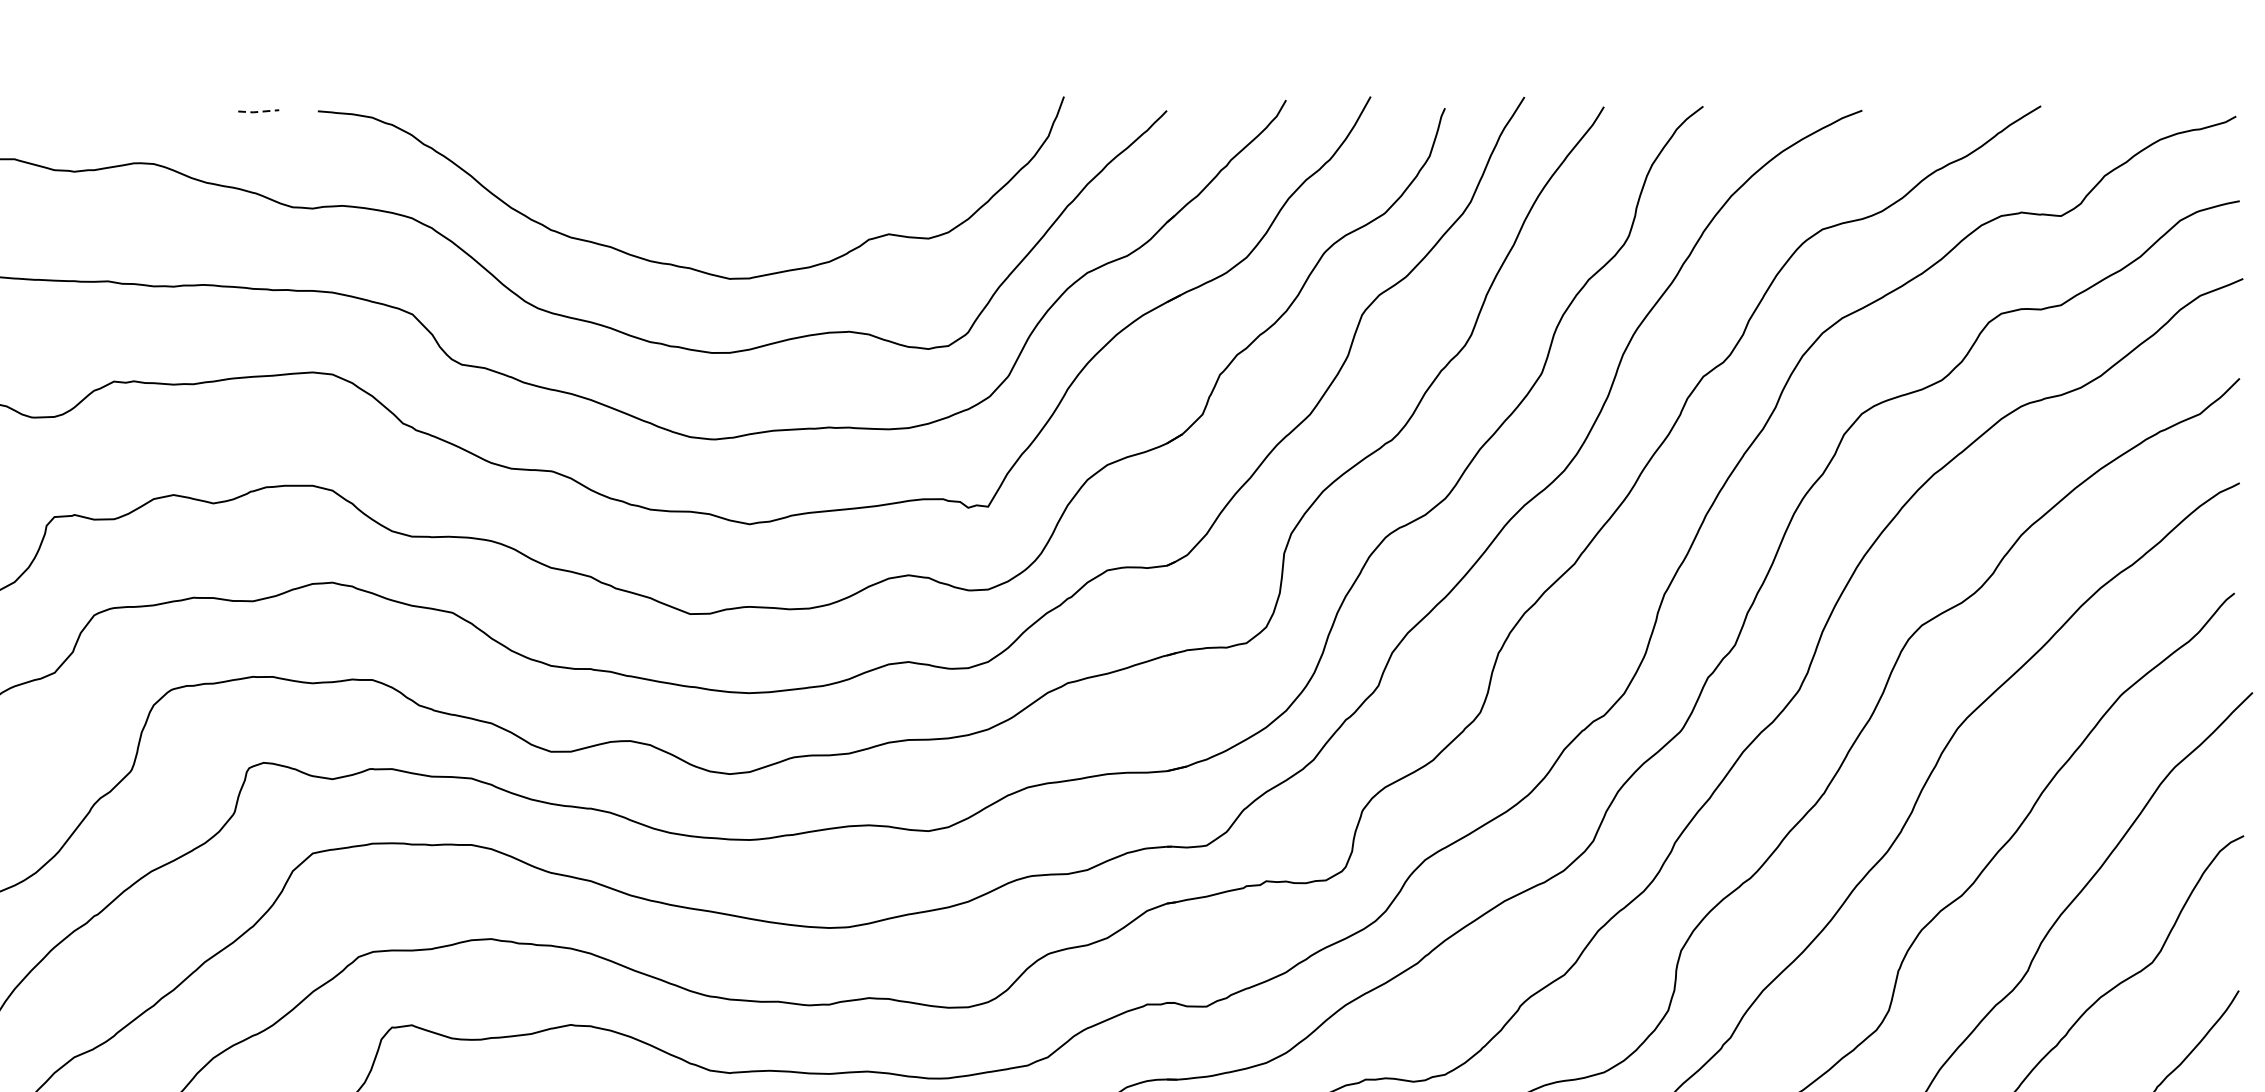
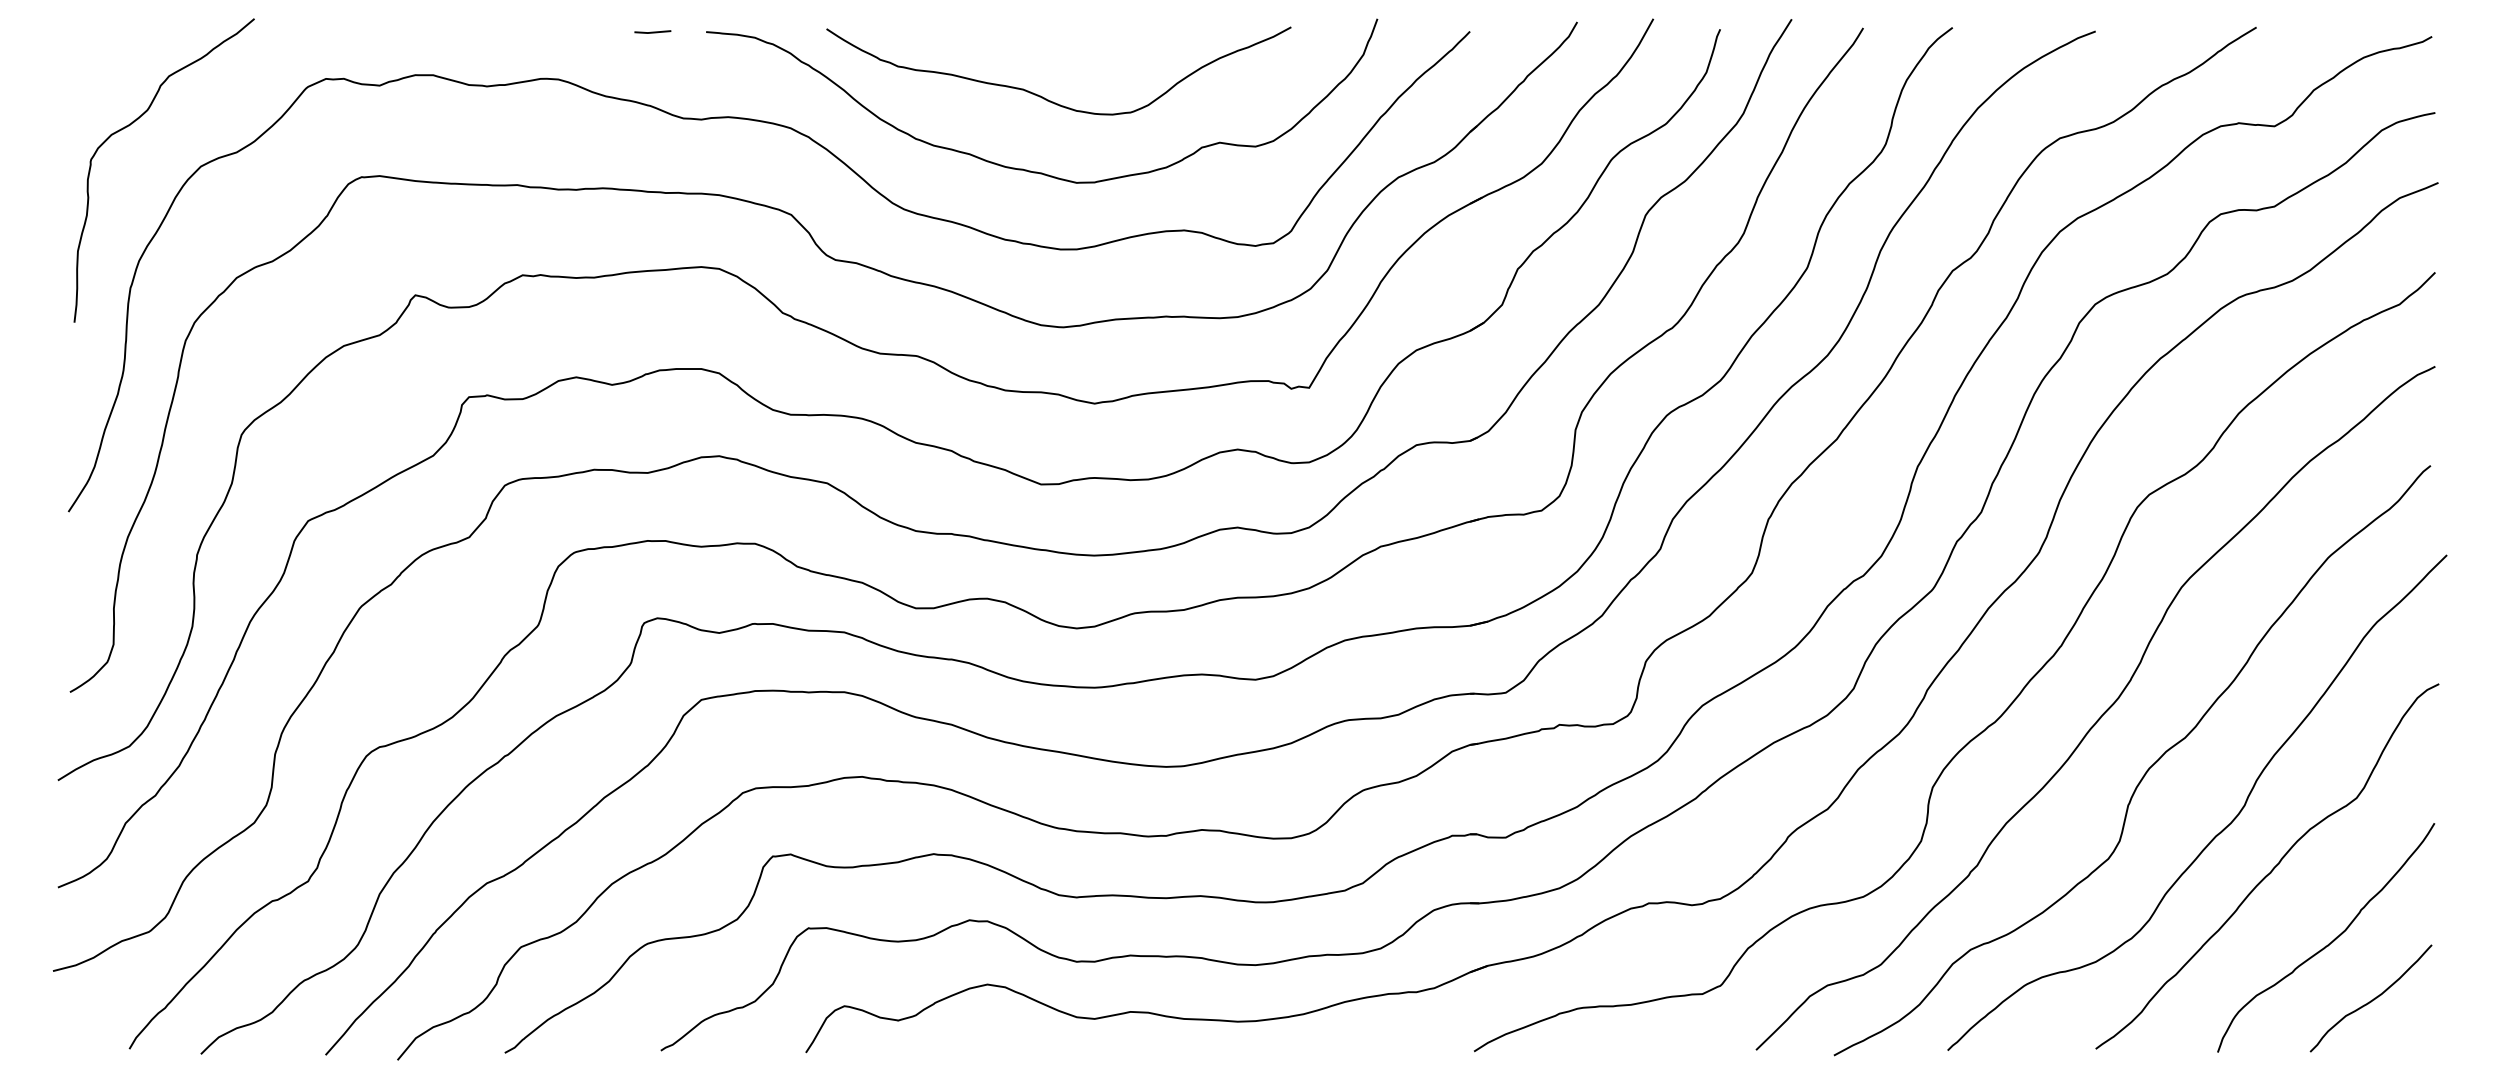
line: (258, 111) -> (652, 32), dashed -> solid
curve: (693, 184) -> (1044, 97), added

